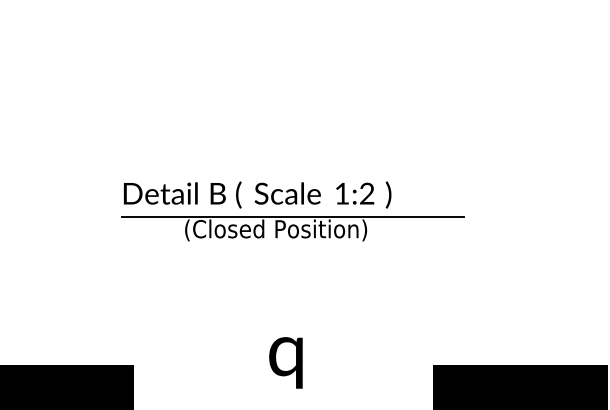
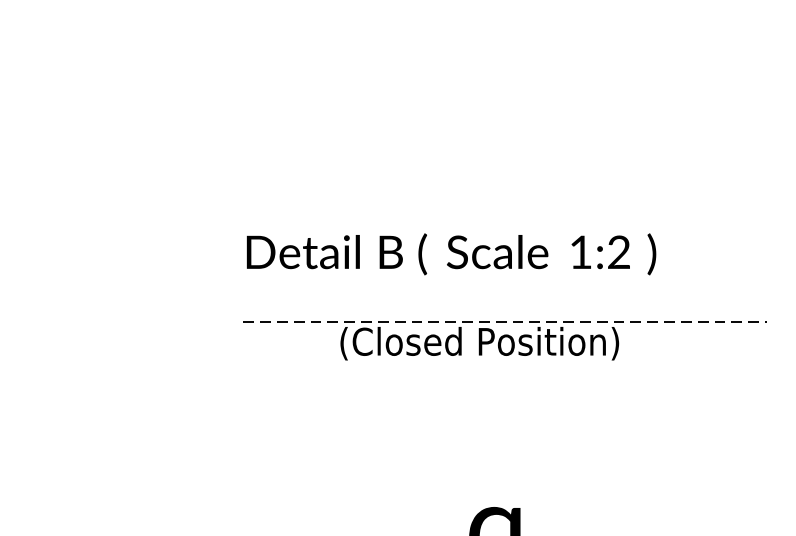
text: (257, 194) -> (451, 253), moved
line: (292, 216) -> (504, 322), solid -> dashed

